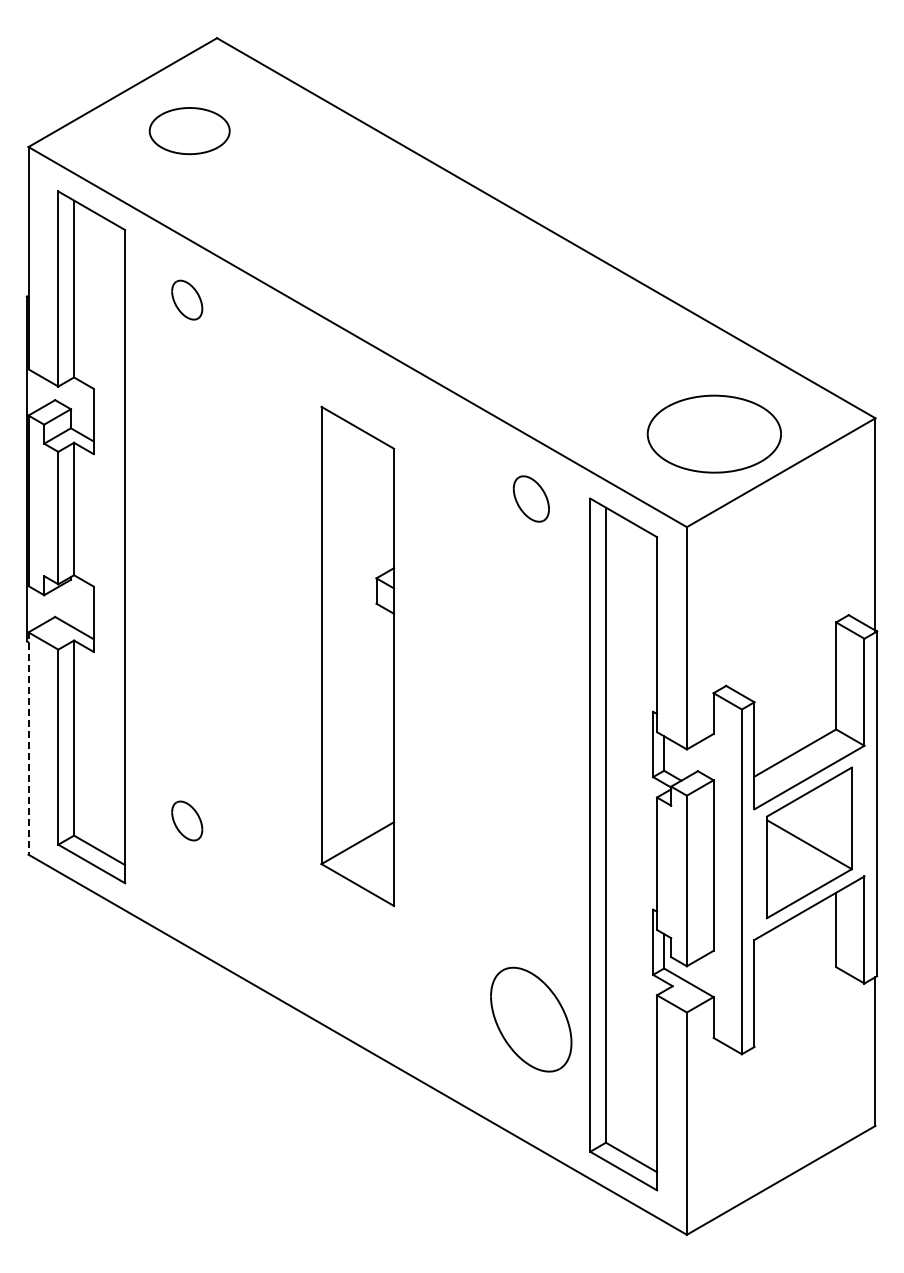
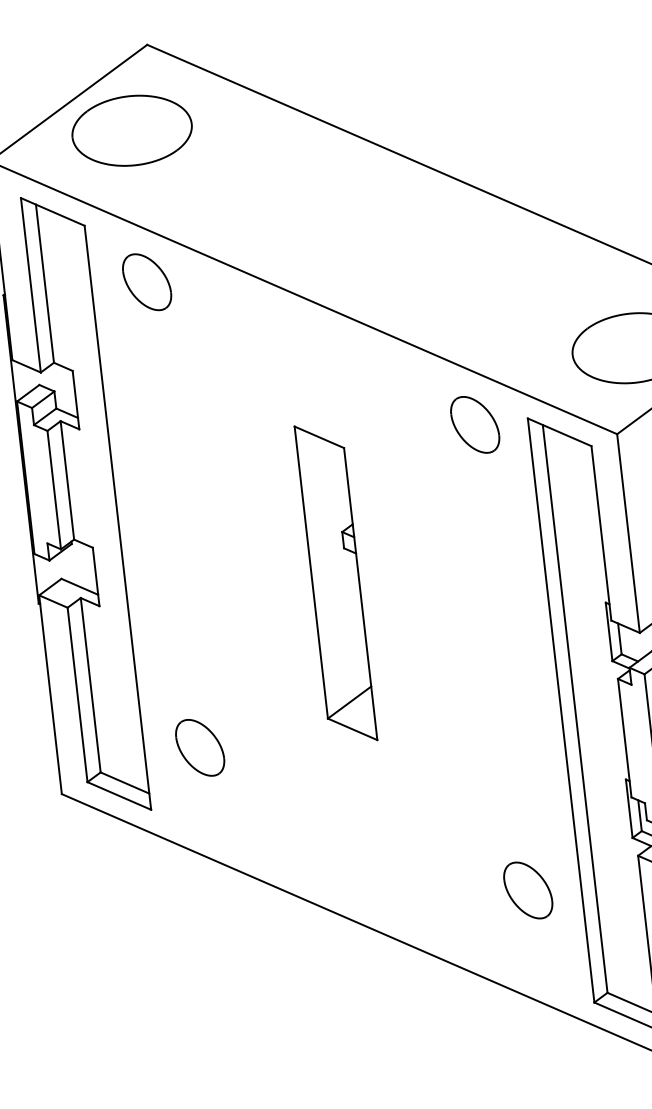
part: (189, 130) -> (132, 130), size x1.67
part: (187, 299) -> (147, 281), size x1.67
part: (531, 498) -> (475, 424), size x1.43
part: (357, 656) -> (335, 583), size x0.71
line: (28, 744) -> (50, 695), dashed -> solid
part: (187, 820) -> (200, 747), size x1.67
part: (531, 1019) -> (528, 890), size x0.62

